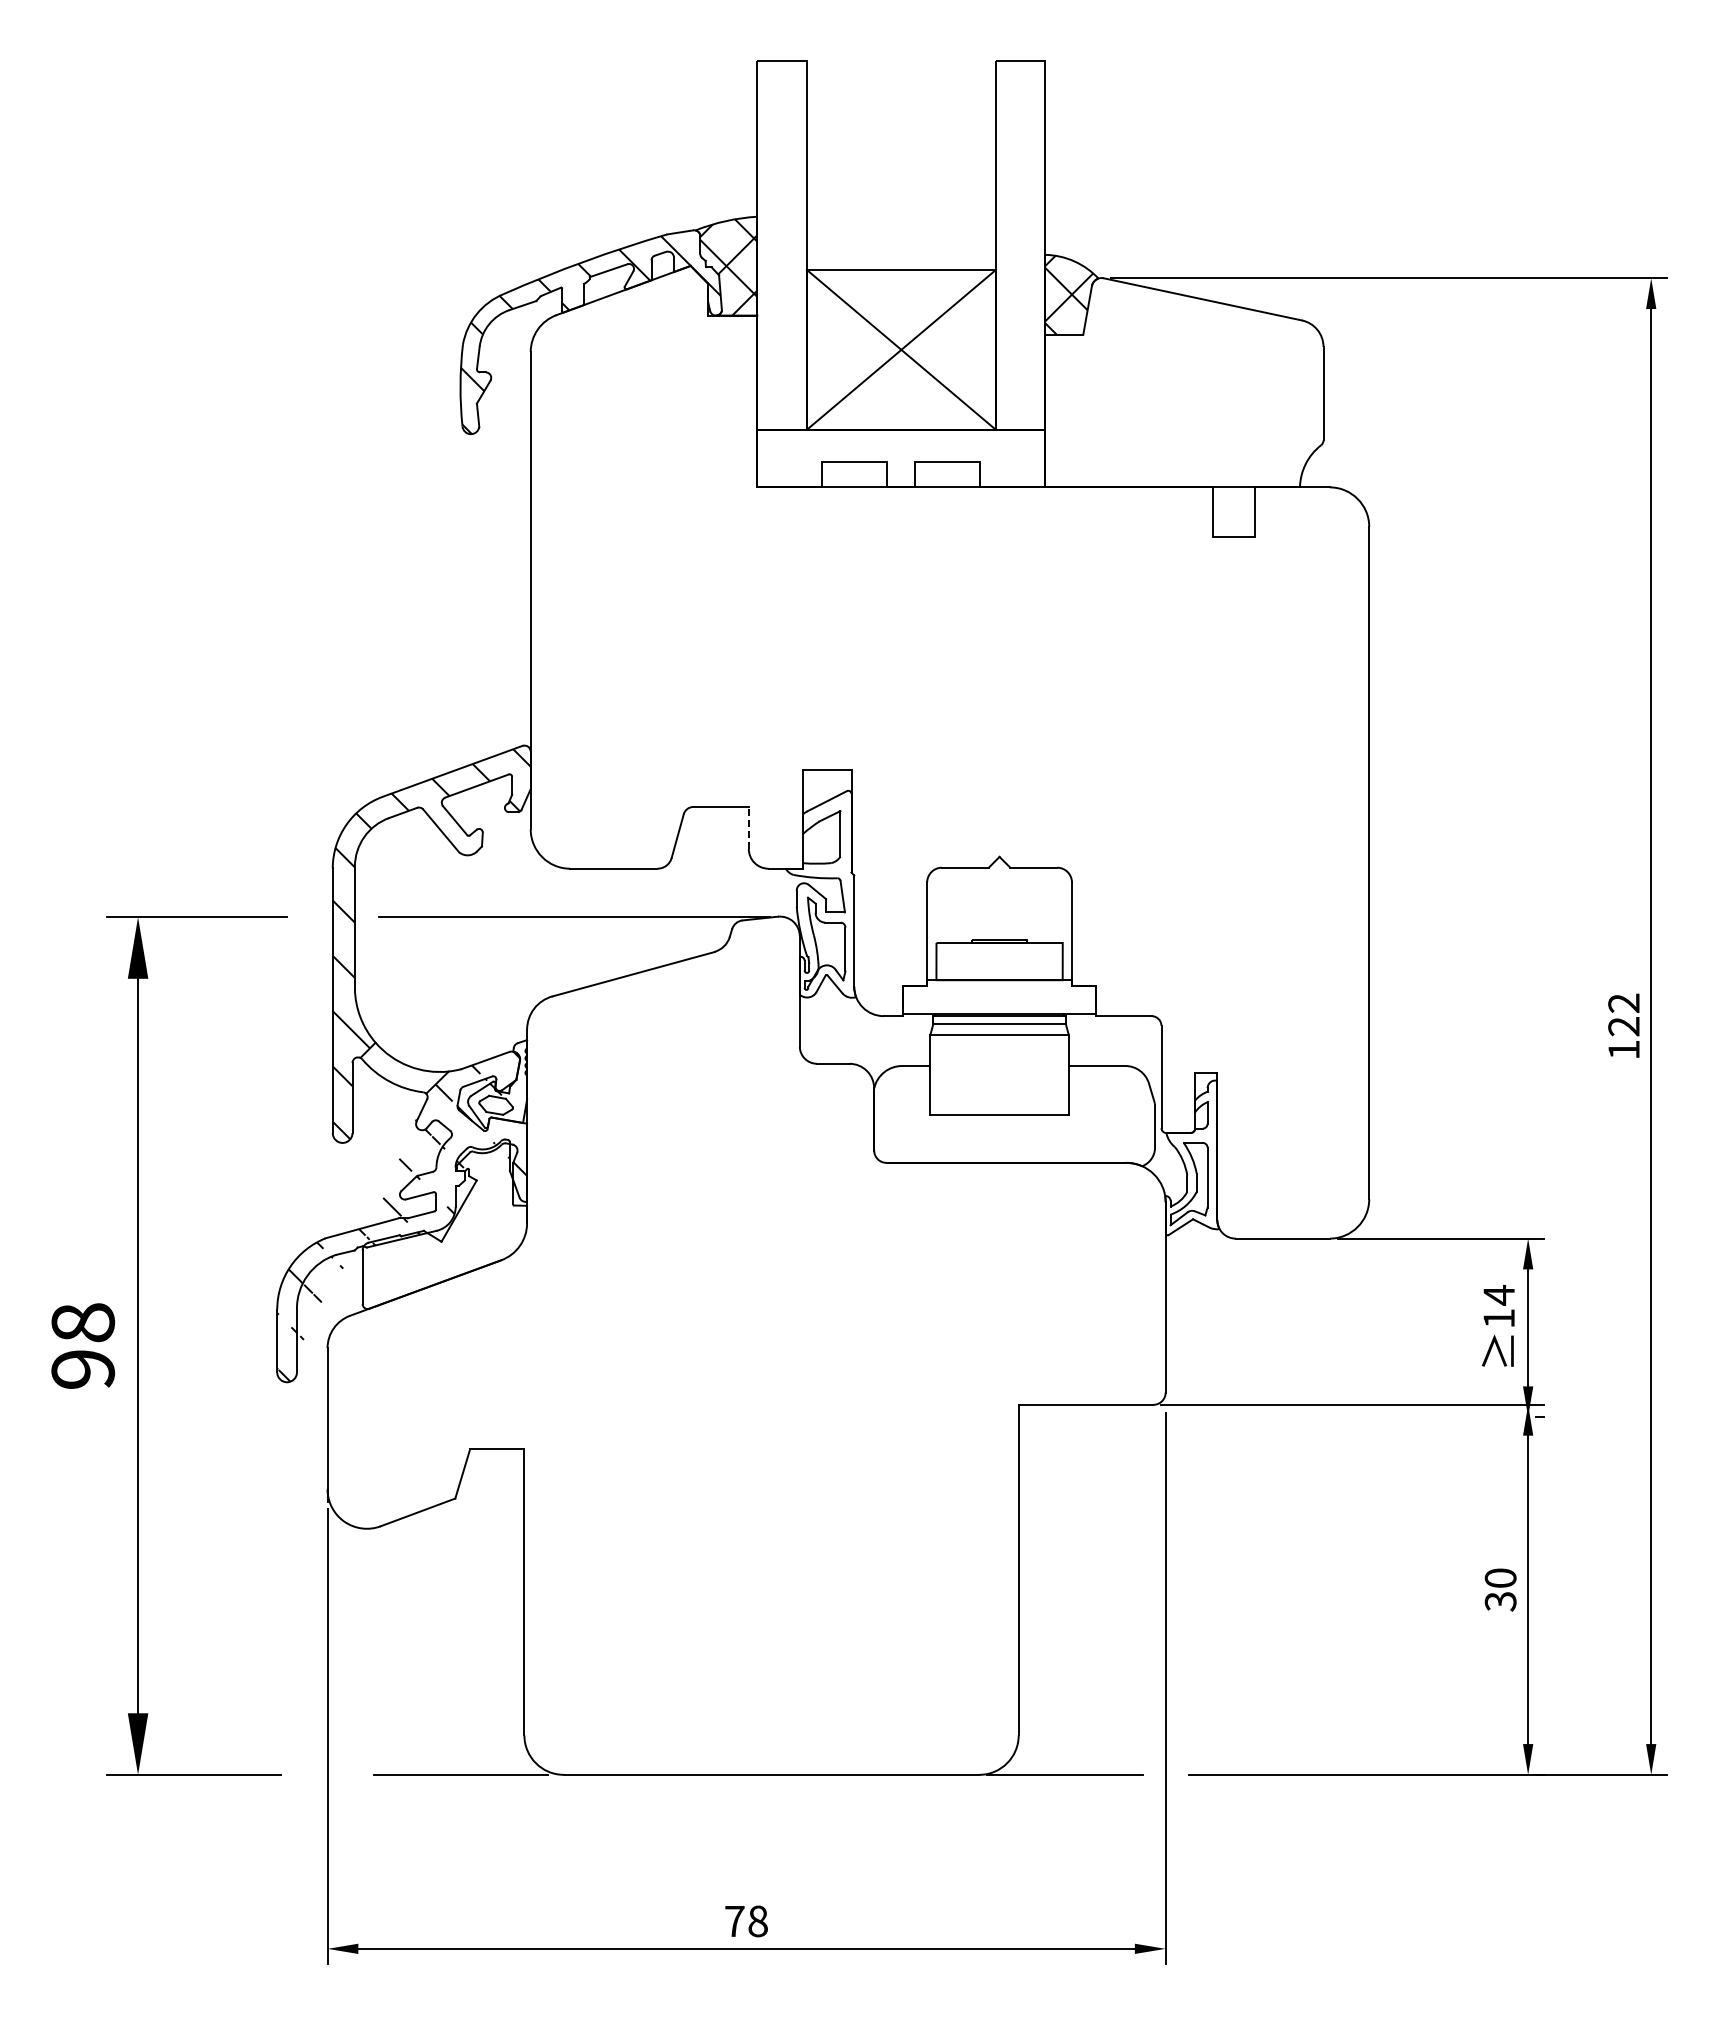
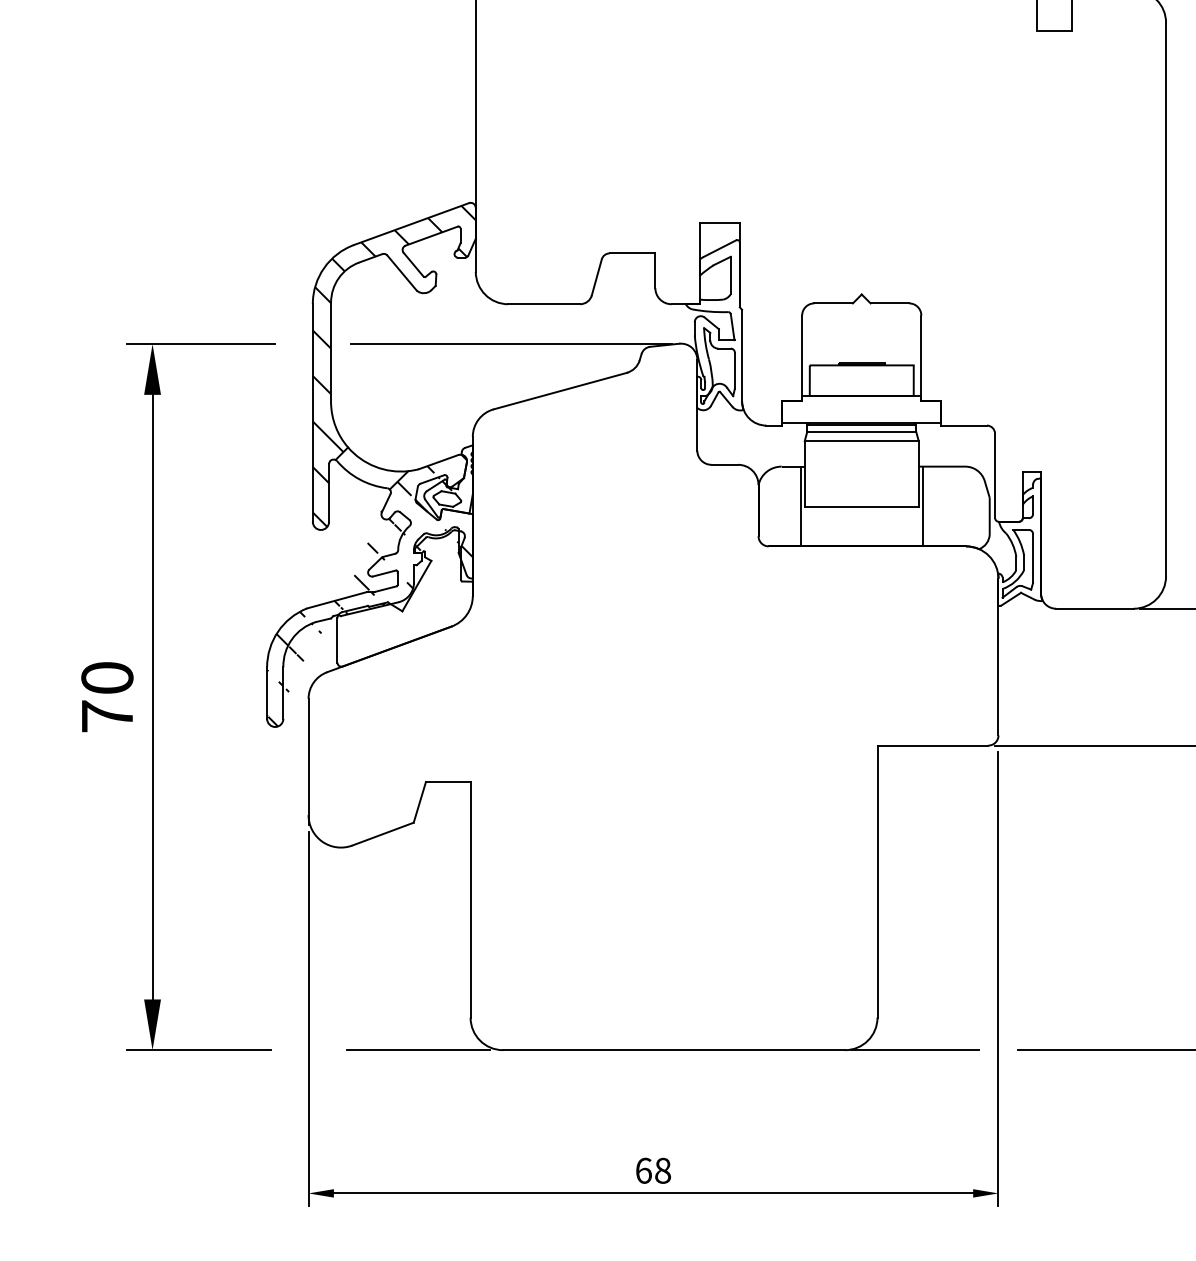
line: (748, 827) -> (655, 270), dashed -> solid
line: (925, 1113) -> (800, 505), added
line: (1073, 1113) -> (922, 505), added
text: (83, 1345) -> (107, 696), 98 -> 70
text: (734, 1921) -> (643, 1170), 78 -> 68

